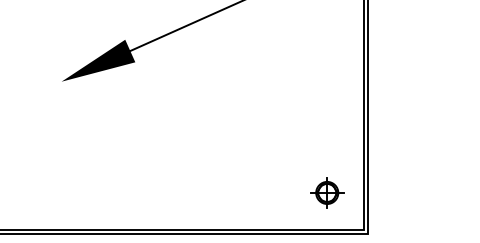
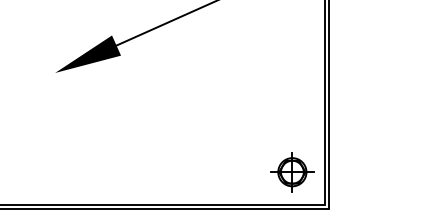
part: (327, 193) -> (292, 172), size x1.43

